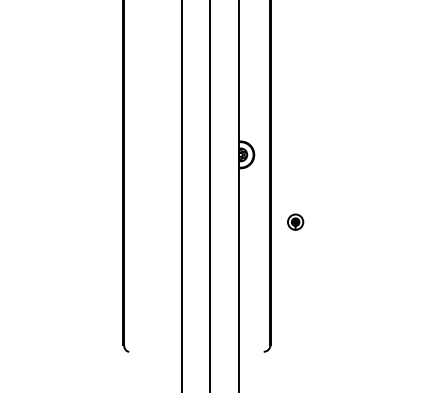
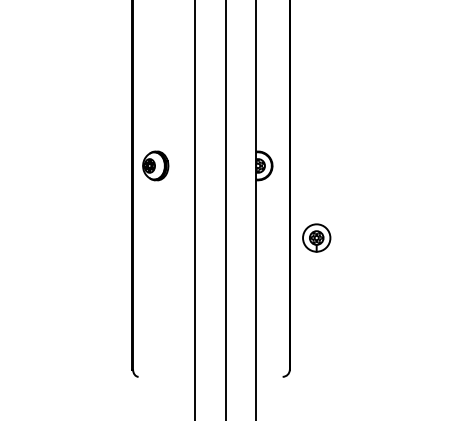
part: (145, 154) -> (155, 165), added
part: (295, 221) -> (316, 237), size x1.67

